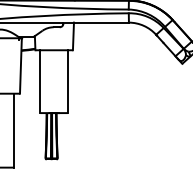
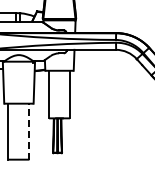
line: (14, 130) -> (29, 131), solid -> dashed

